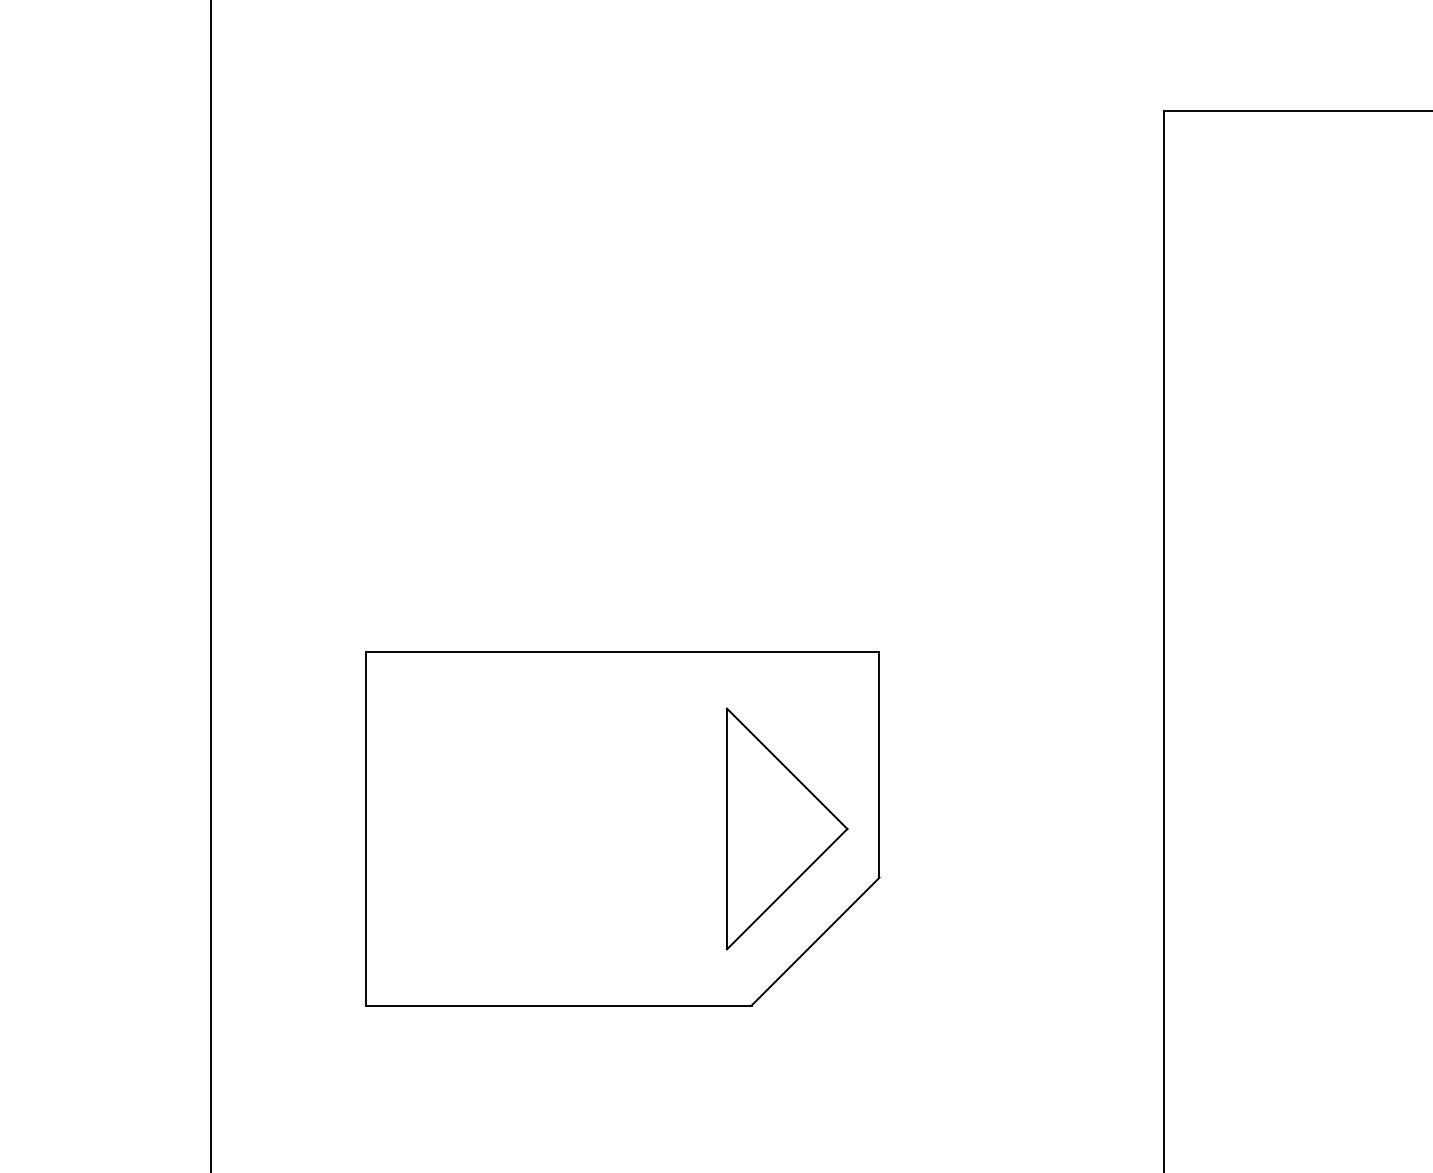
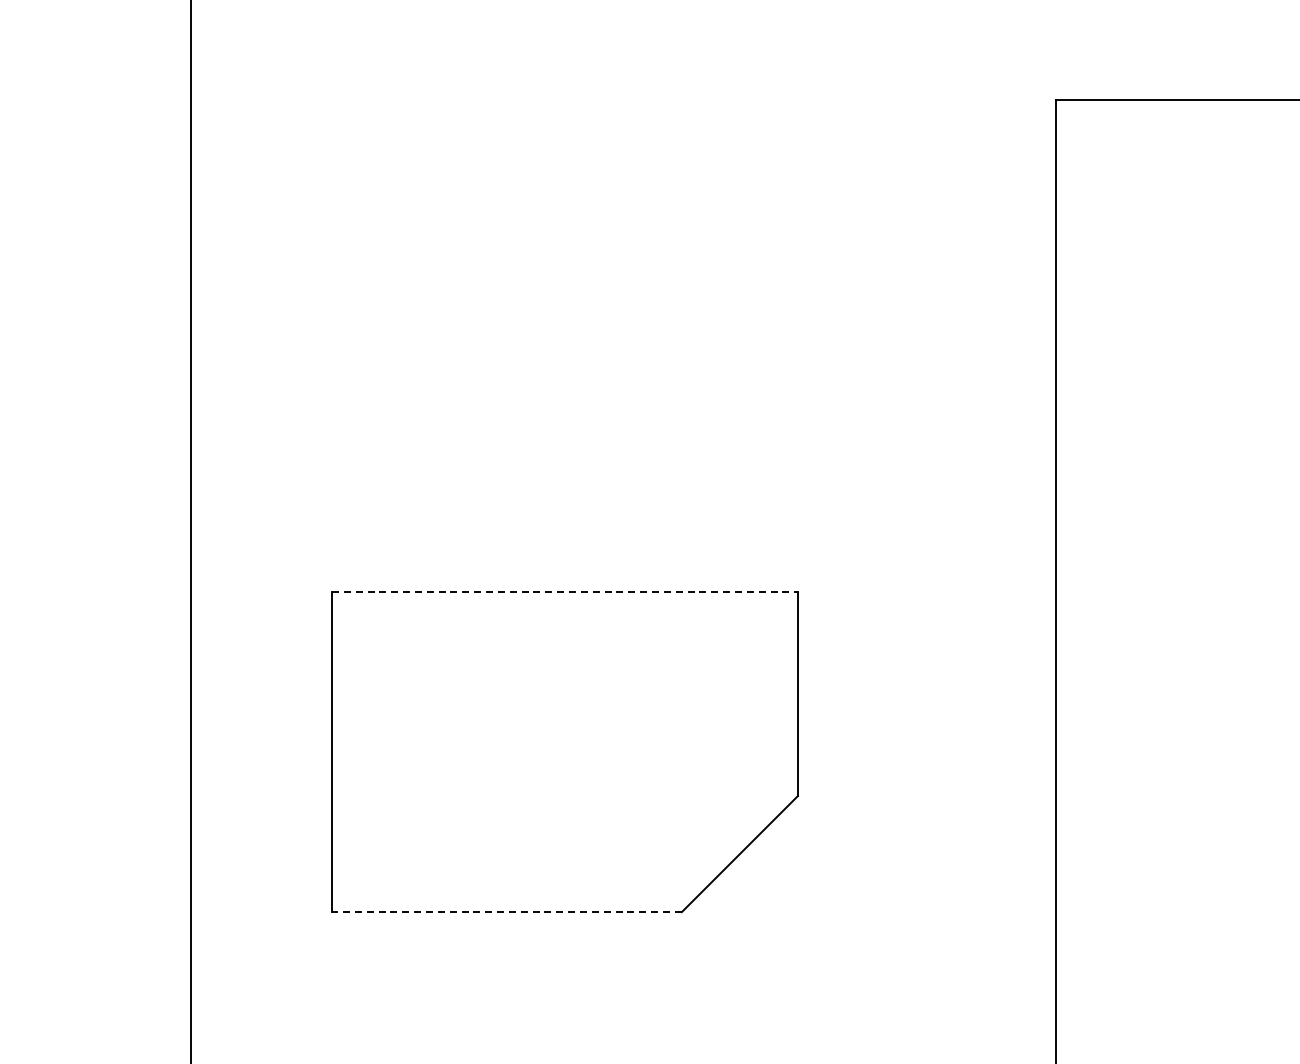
line: (622, 652) -> (564, 591), solid -> dashed
part: (786, 828) -> (713, 751), removed
line: (558, 1005) -> (506, 912), solid -> dashed

